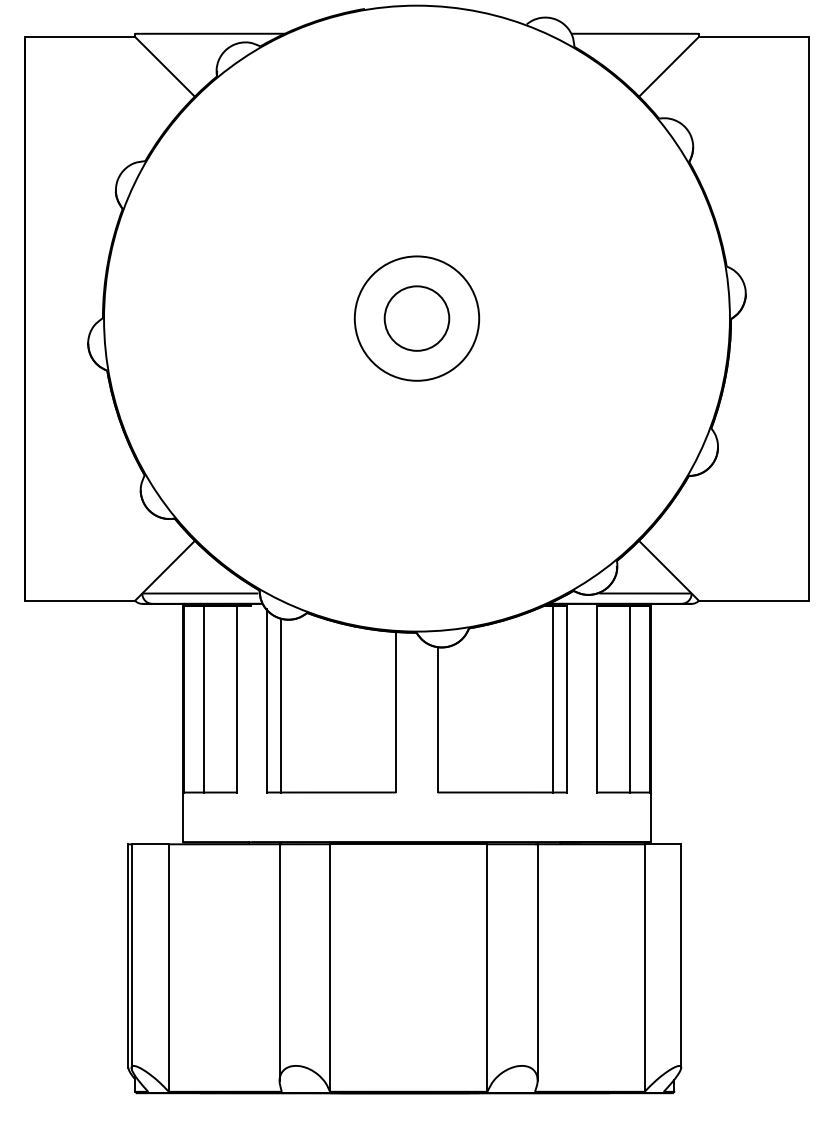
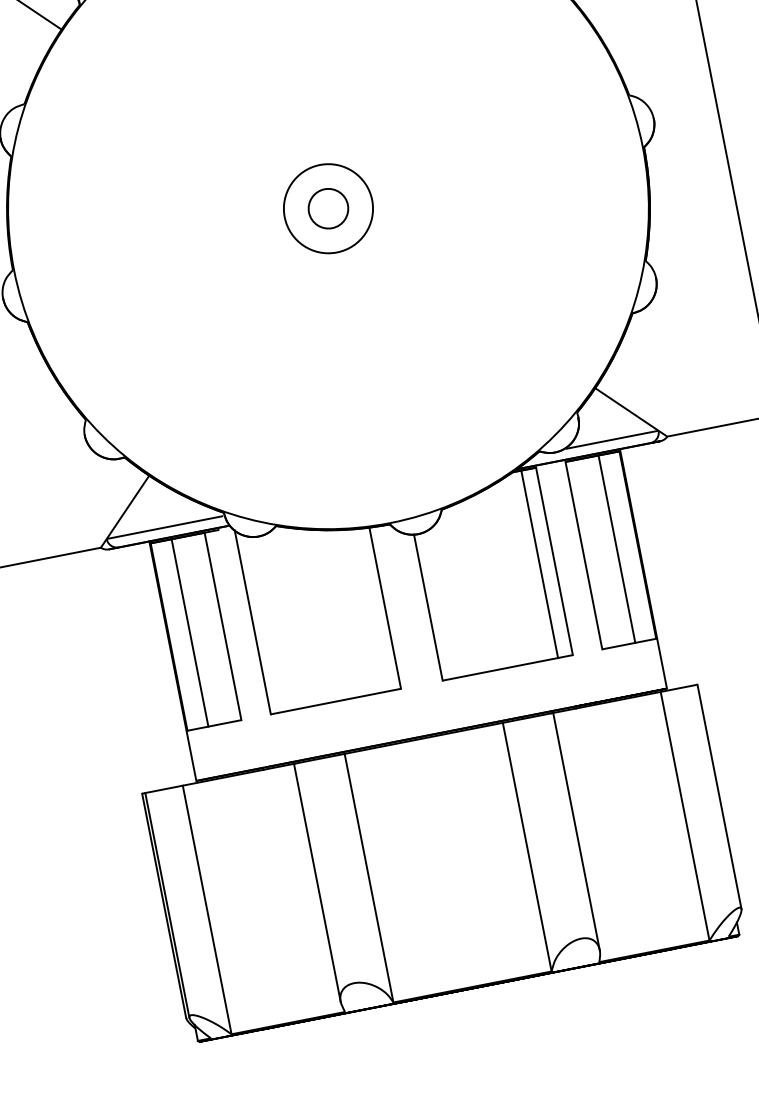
circle: (416, 318) -> (327, 208), size x0.6
circle: (416, 318) -> (327, 208), size x0.7
line: (281, 705) -> (268, 624), removed

